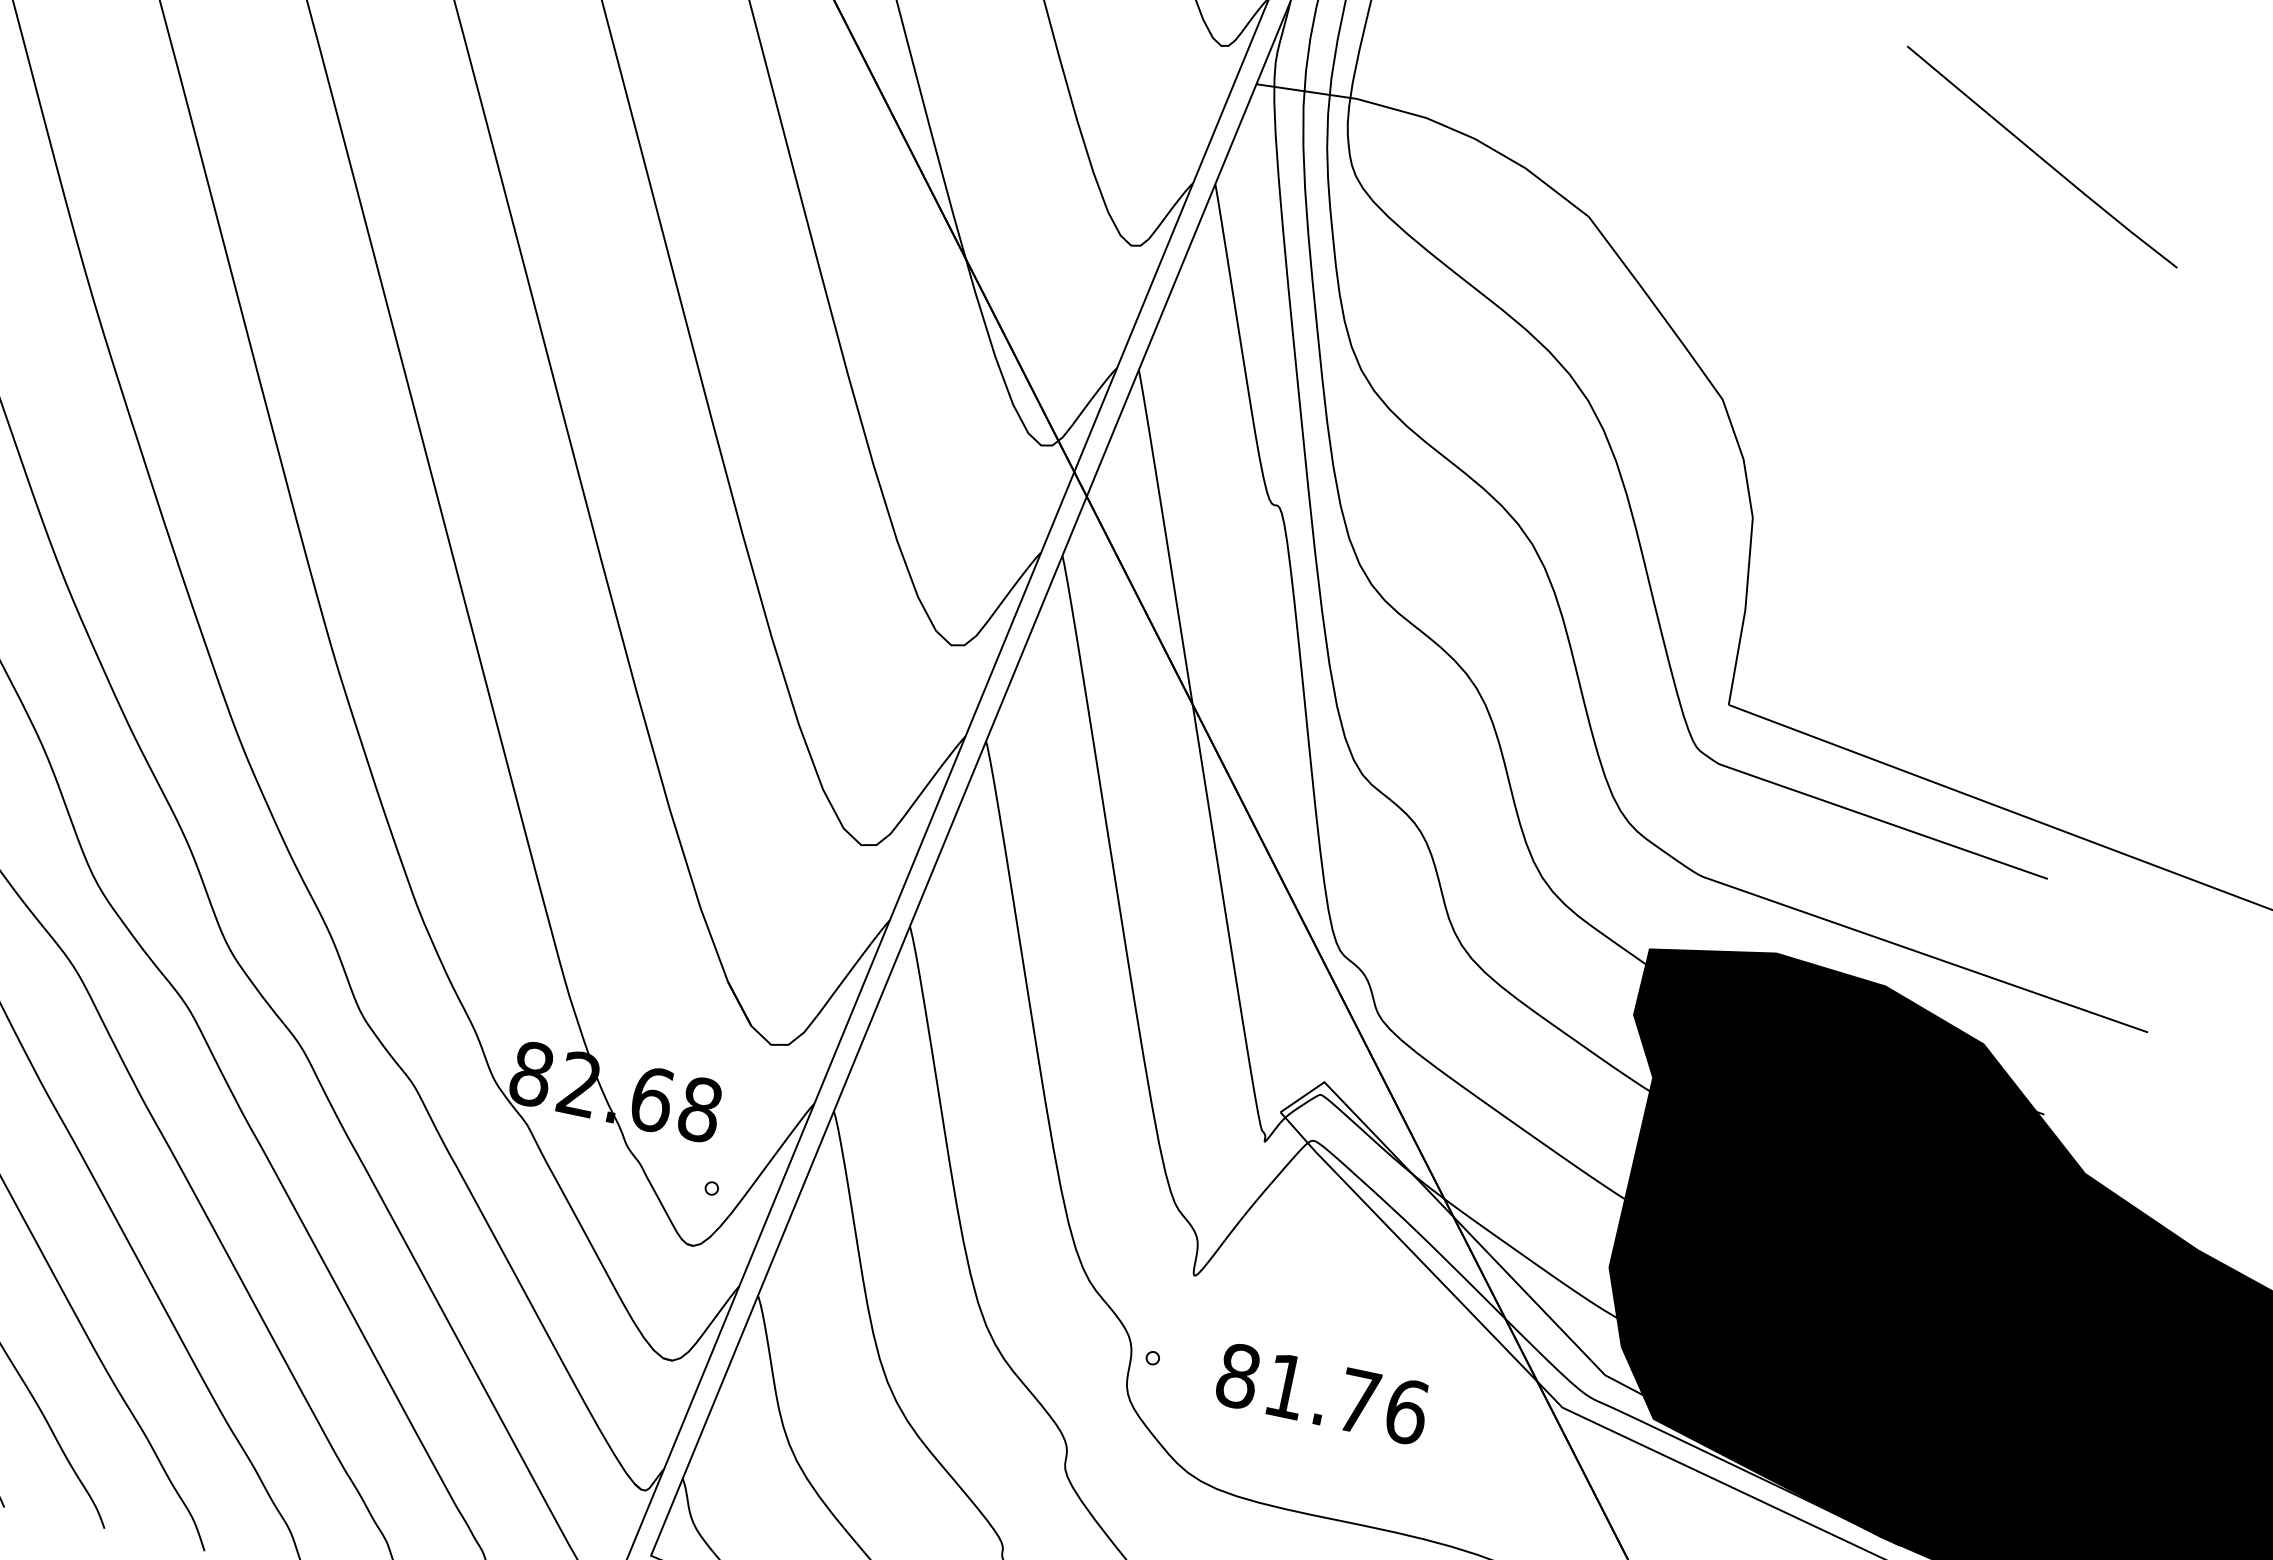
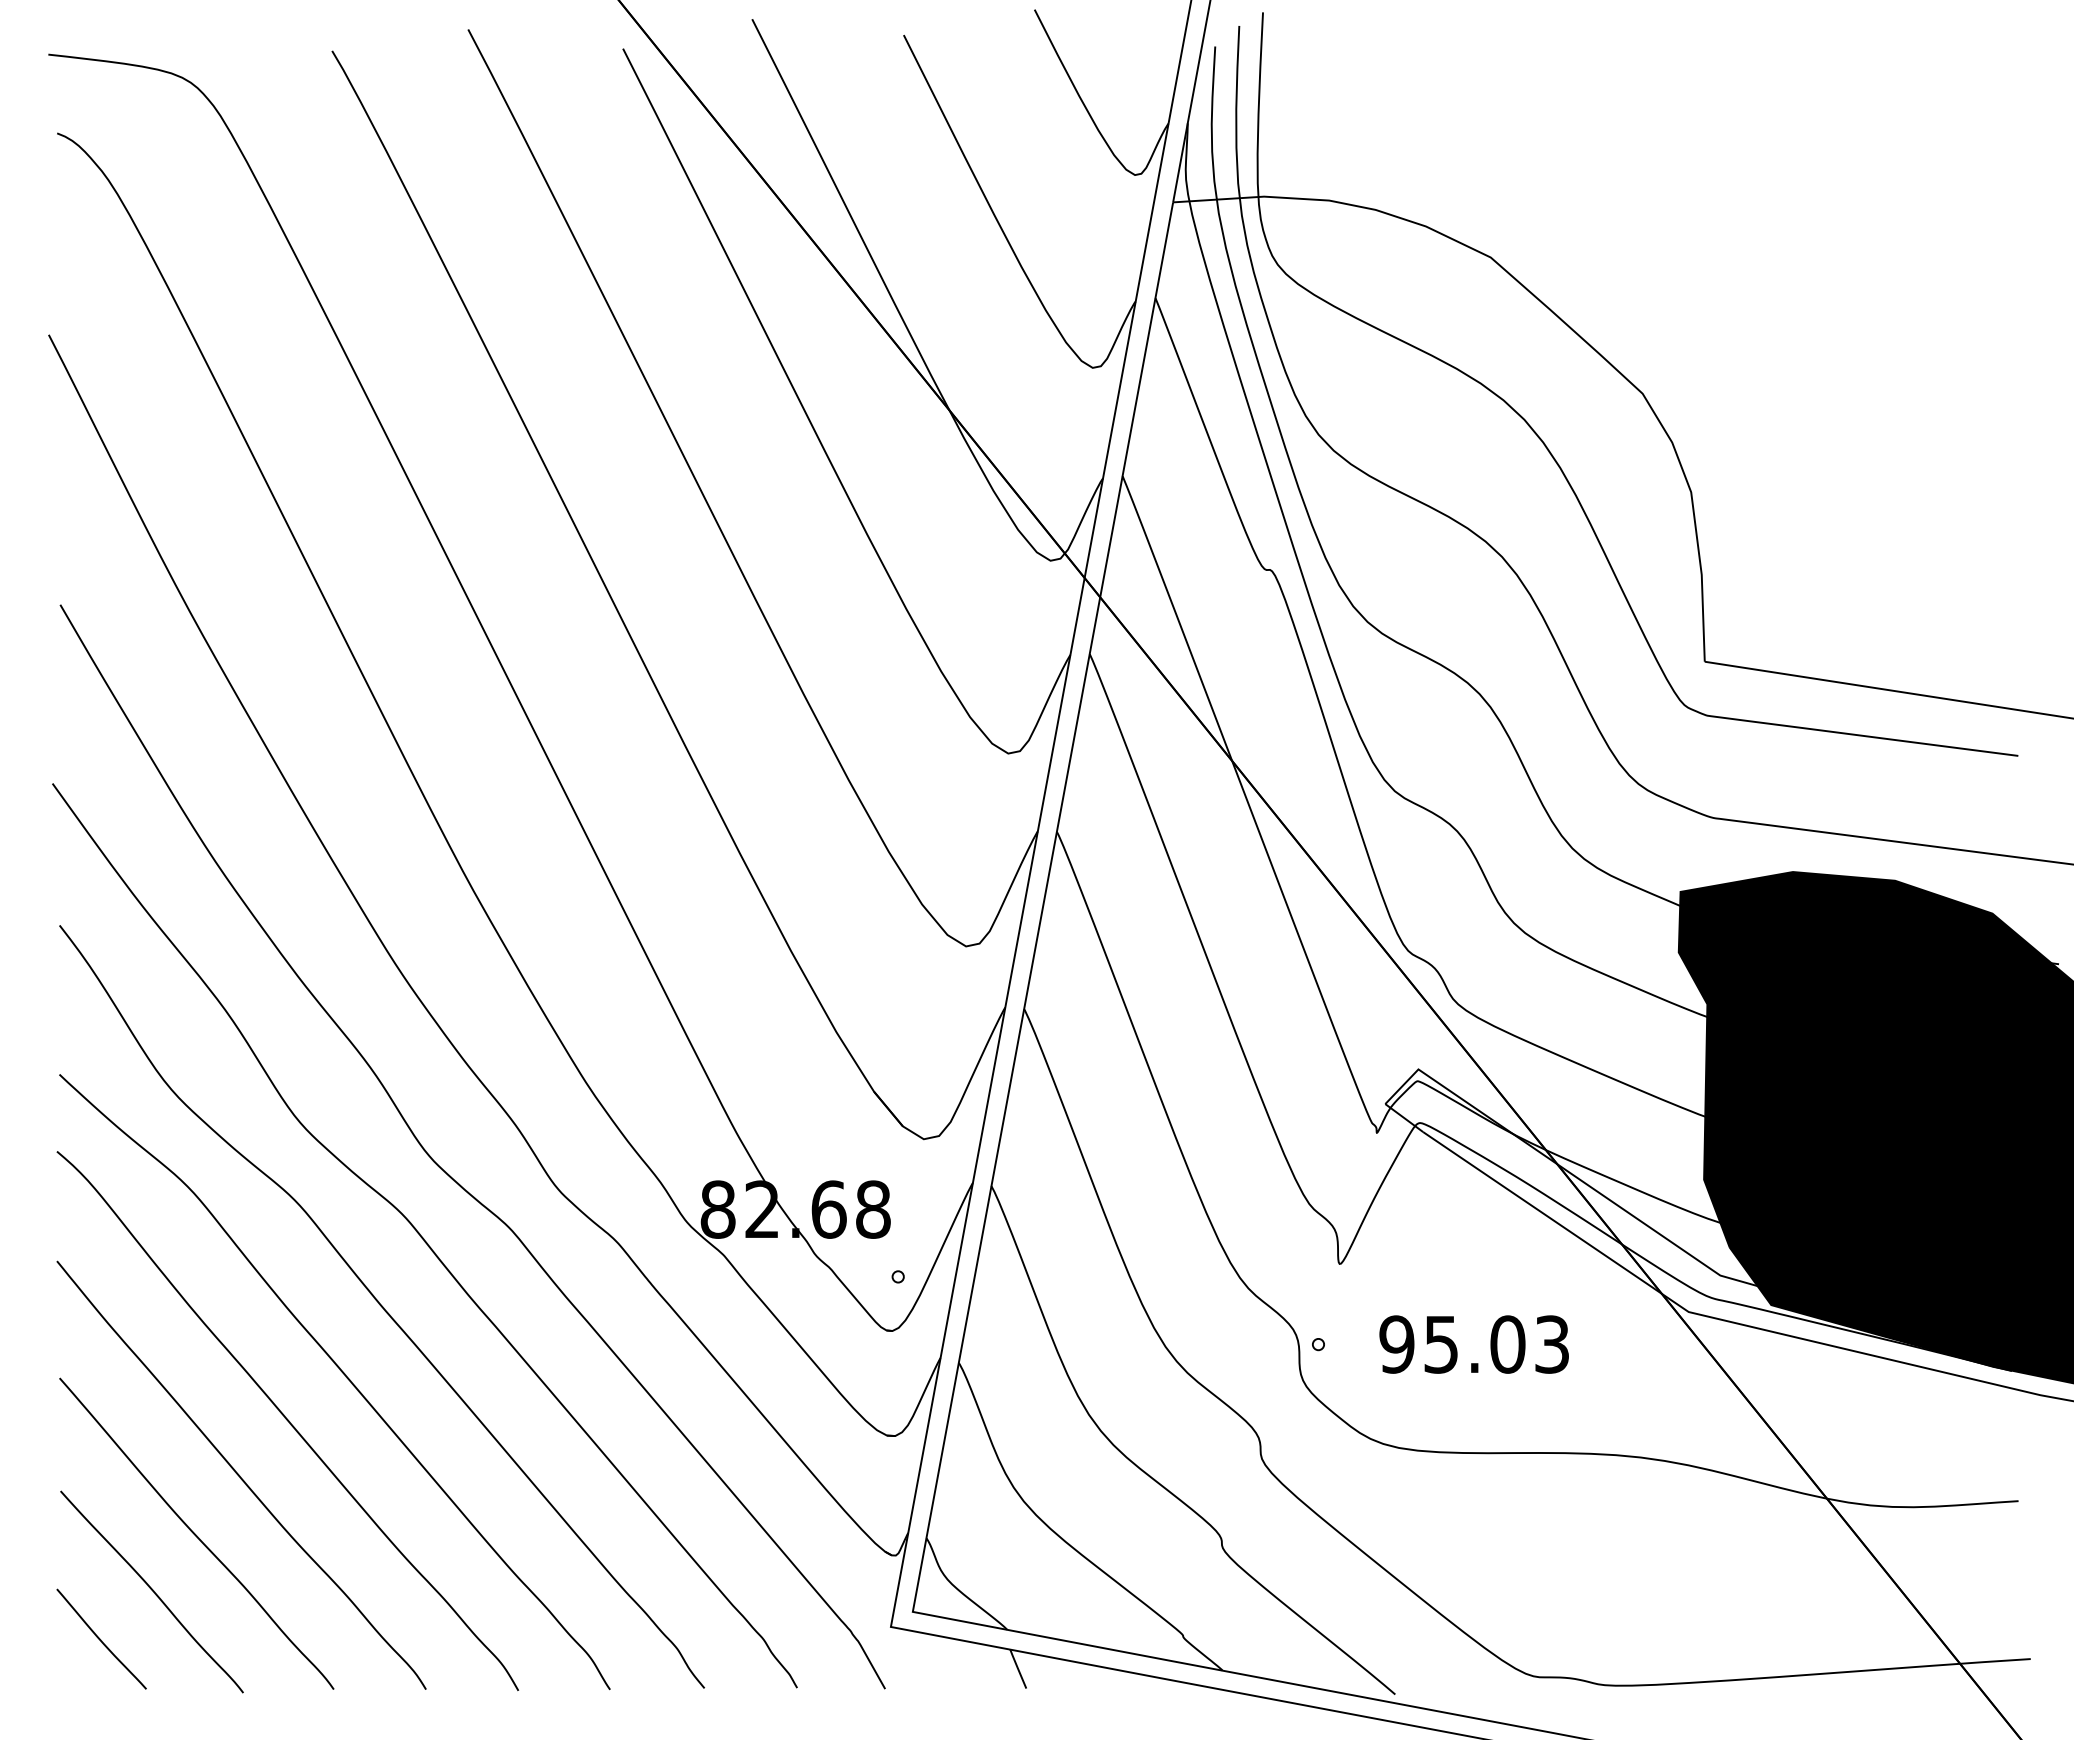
curve: (2041, 156) -> (1878, 120), removed
text: (1322, 1393) -> (1474, 1344), 81.76 -> 95.03

